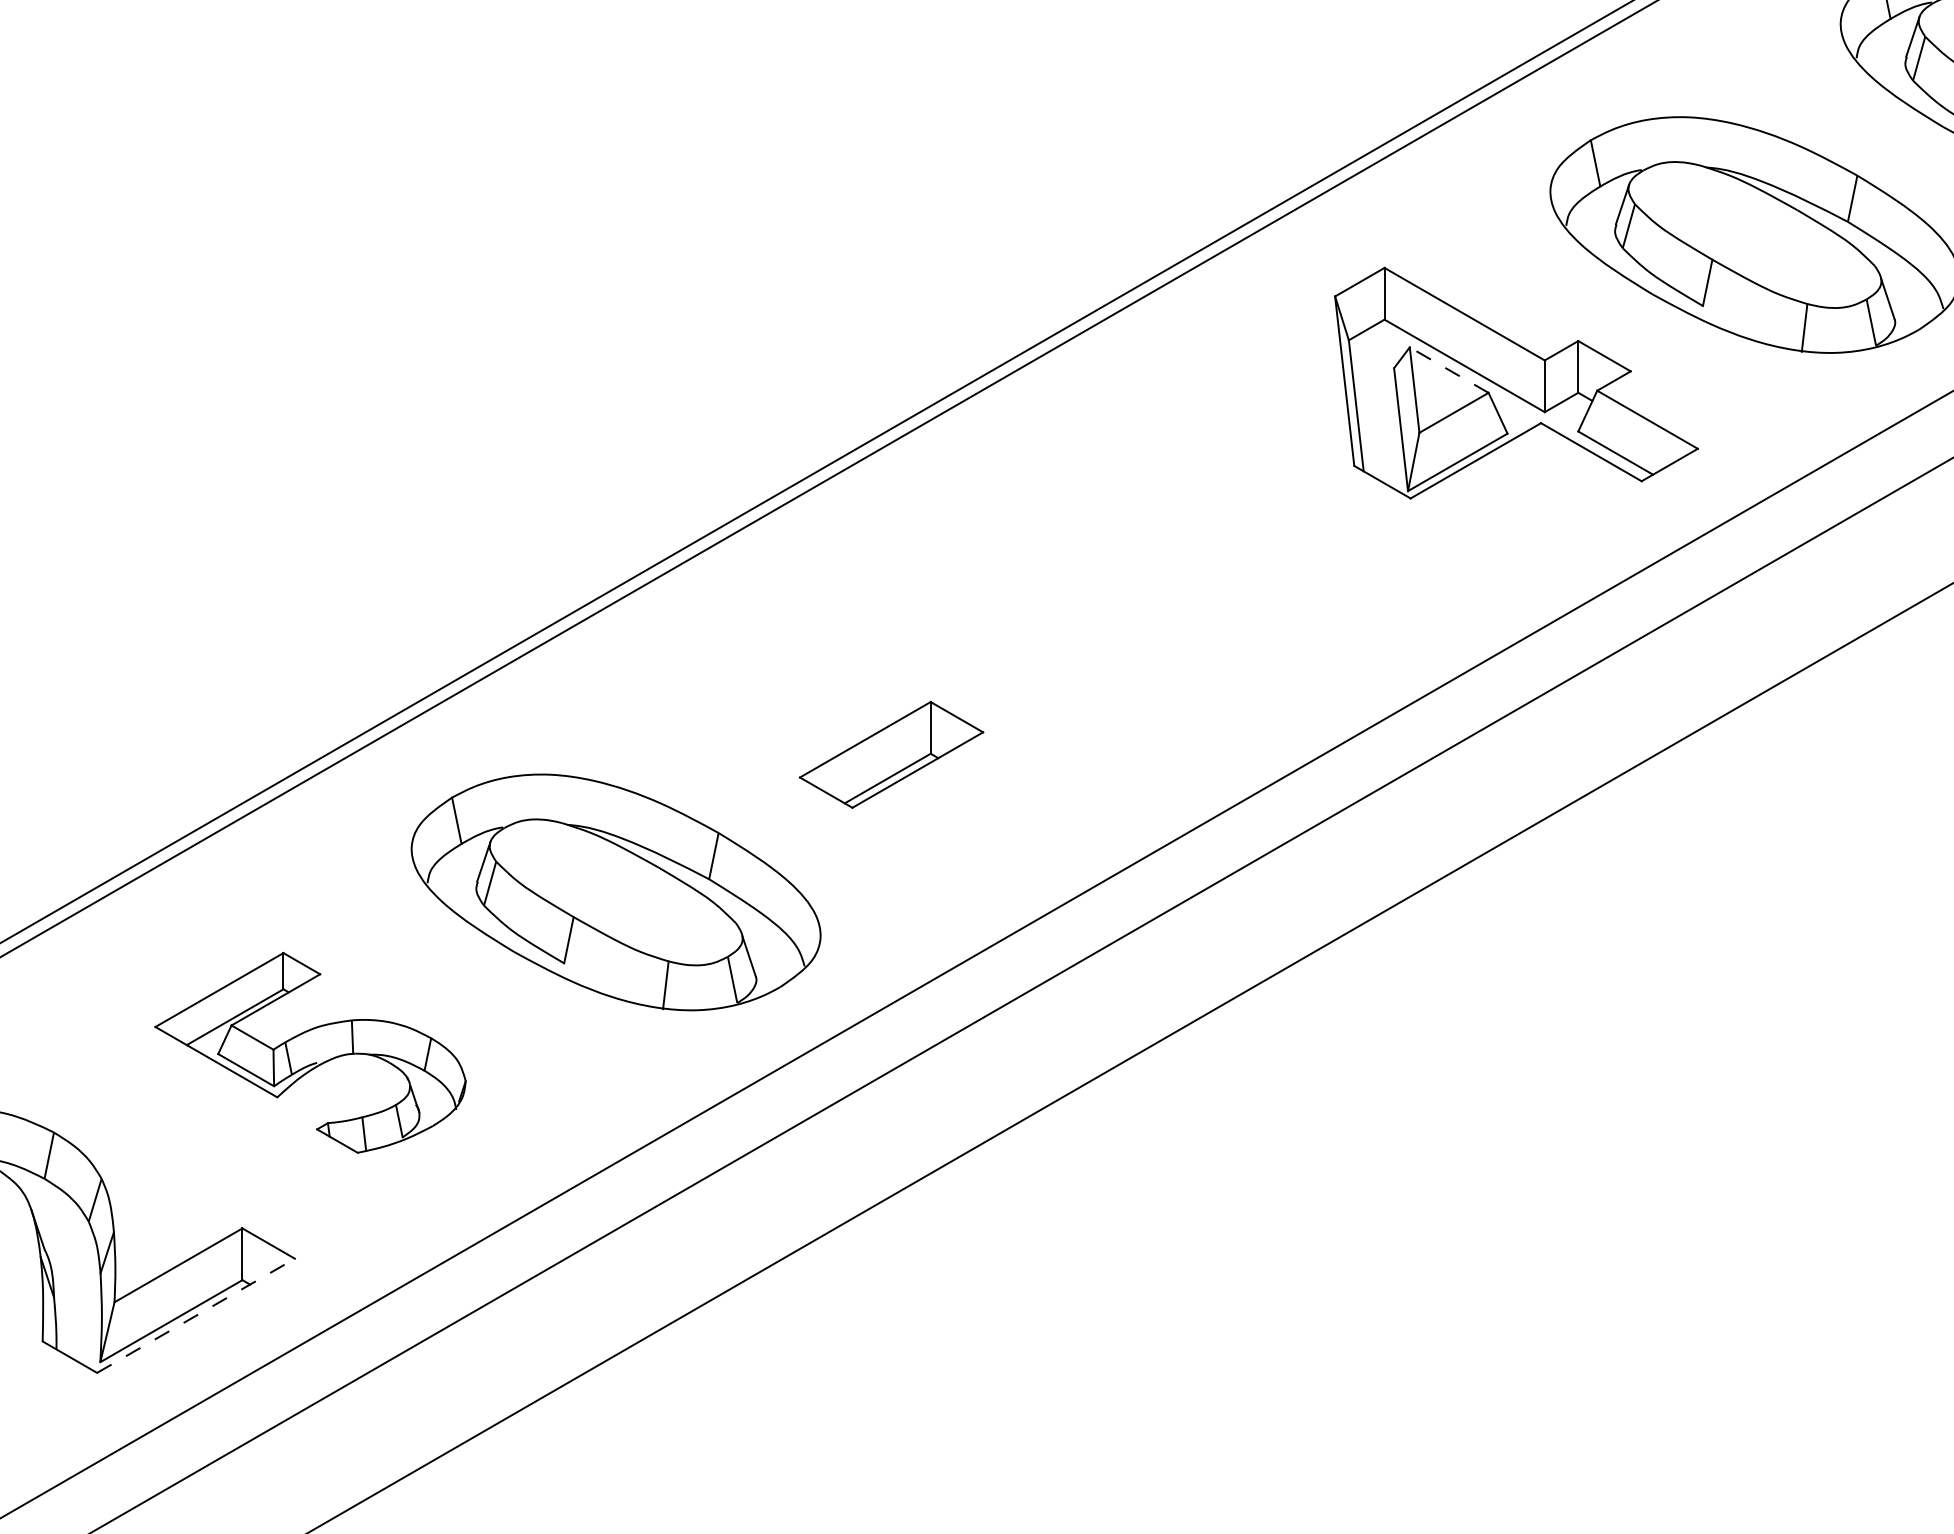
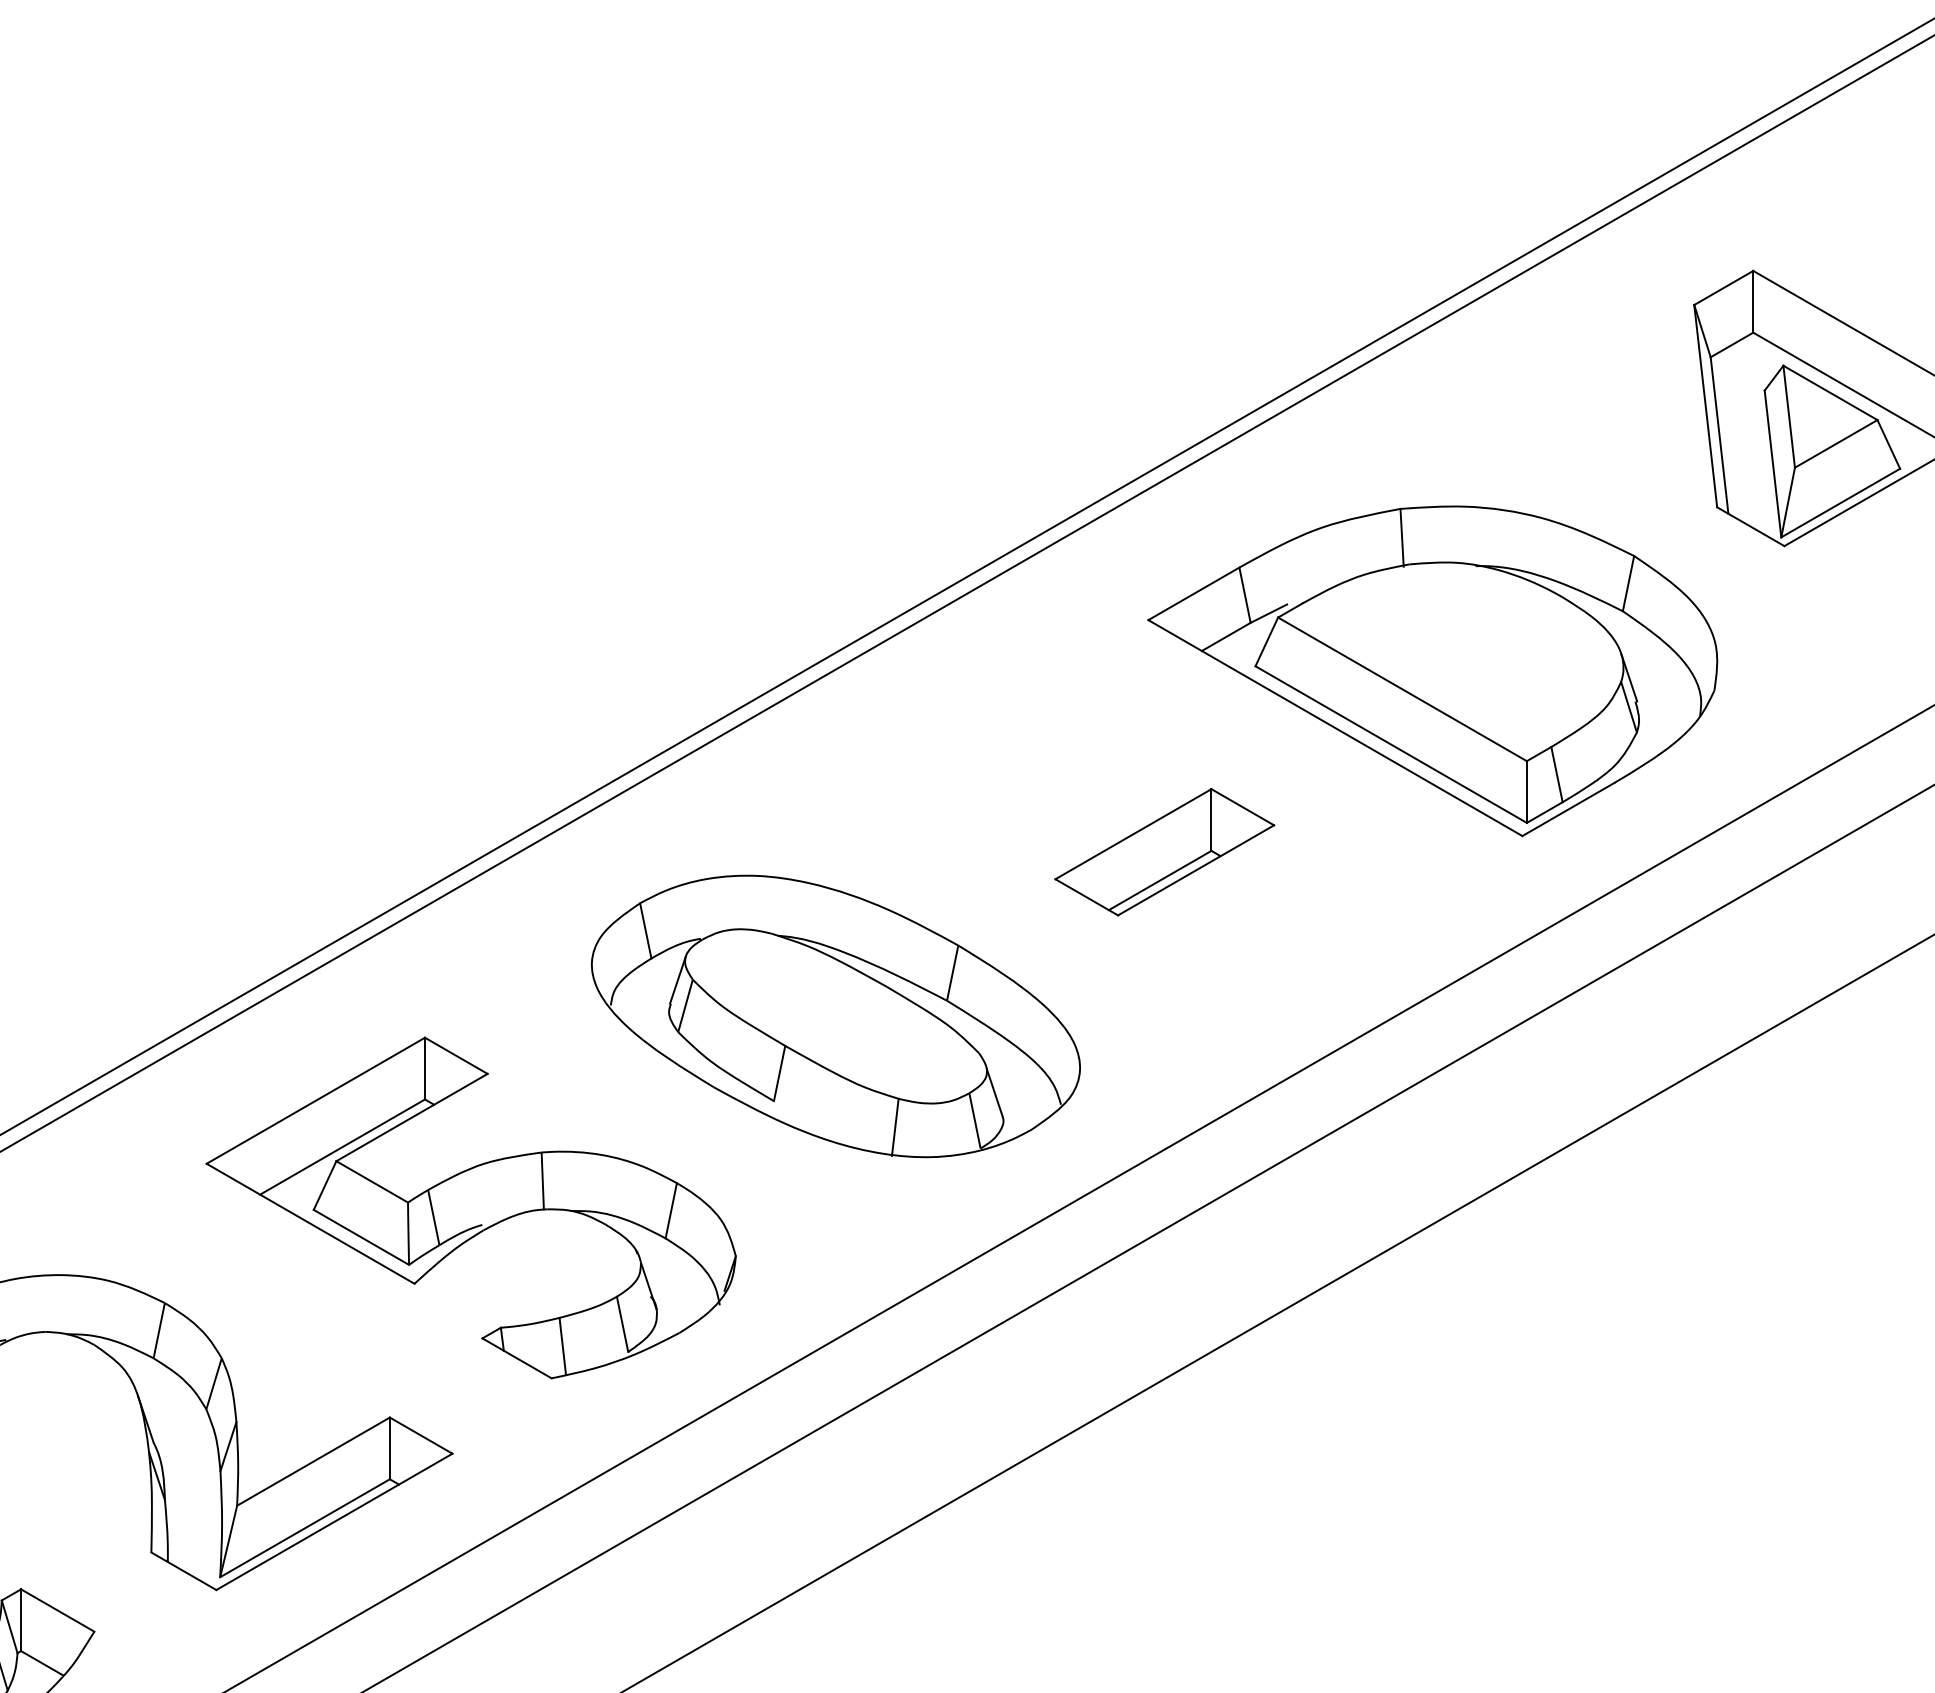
line: (1449, 370) -> (1830, 393), dashed -> solid
part: (1115, 603) -> (1432, 671), added
part: (310, 1052) -> (471, 1207), size x1.43
line: (196, 1315) -> (334, 1521), dashed -> solid

